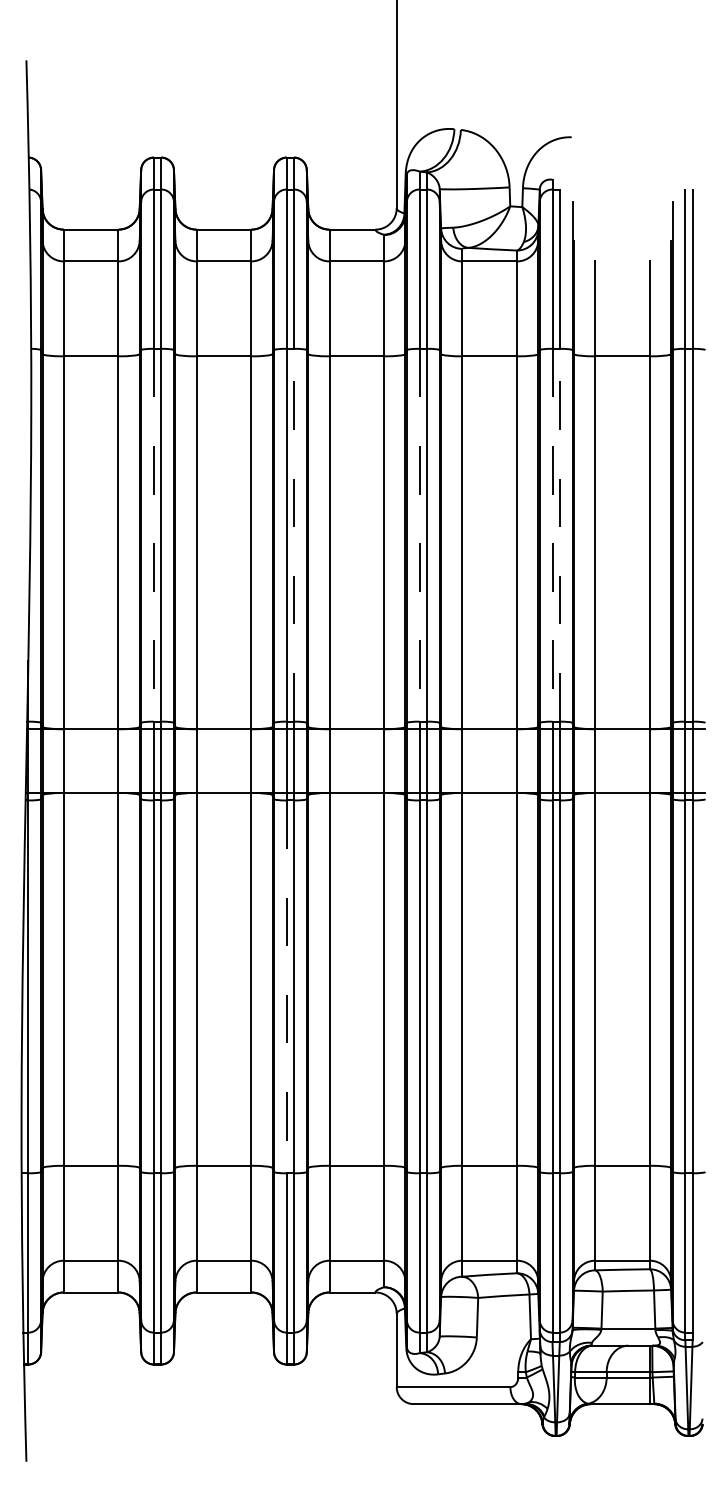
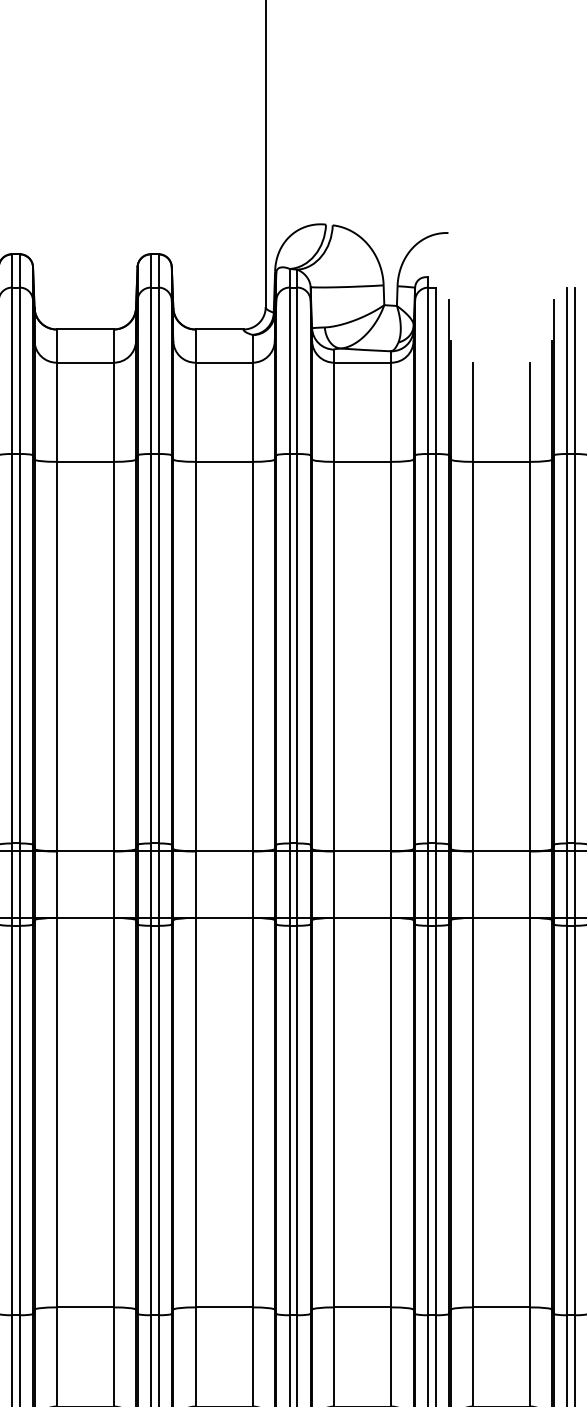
line: (294, 534) -> (158, 647), dashed -> solid
line: (559, 534) -> (435, 647), dashed -> solid
line: (153, 535) -> (11, 649), dashed -> solid
line: (419, 535) -> (289, 649), dashed -> solid
line: (552, 535) -> (428, 649), dashed -> solid
line: (286, 987) -> (150, 1121), dashed -> solid

